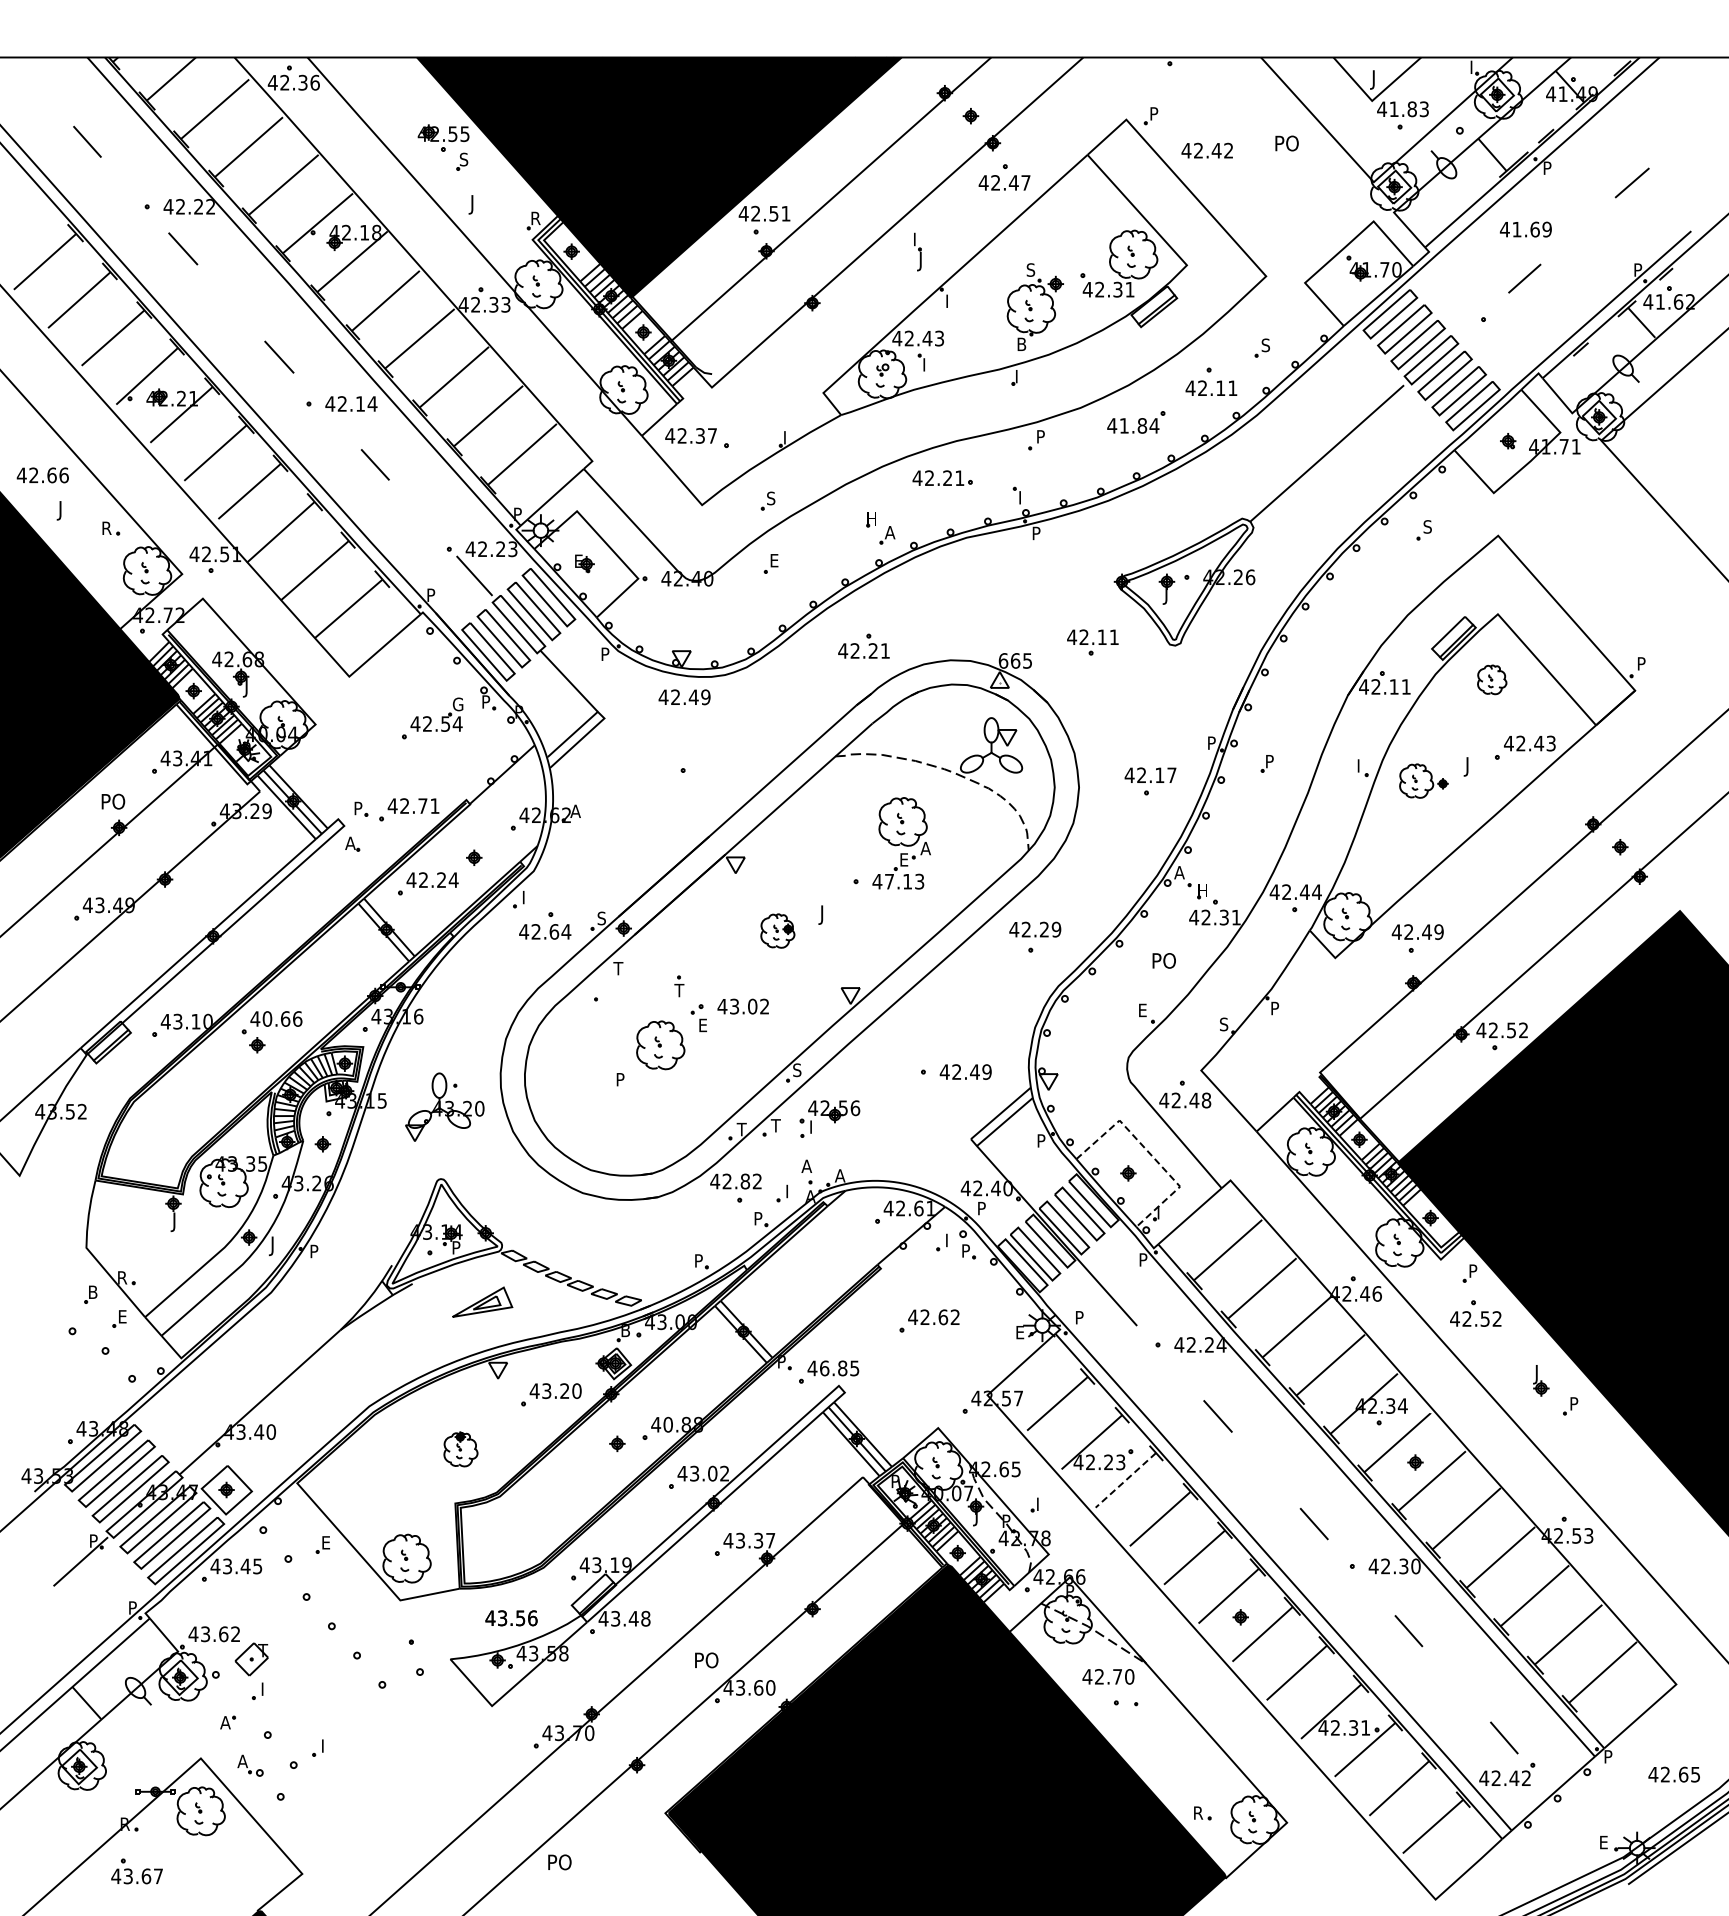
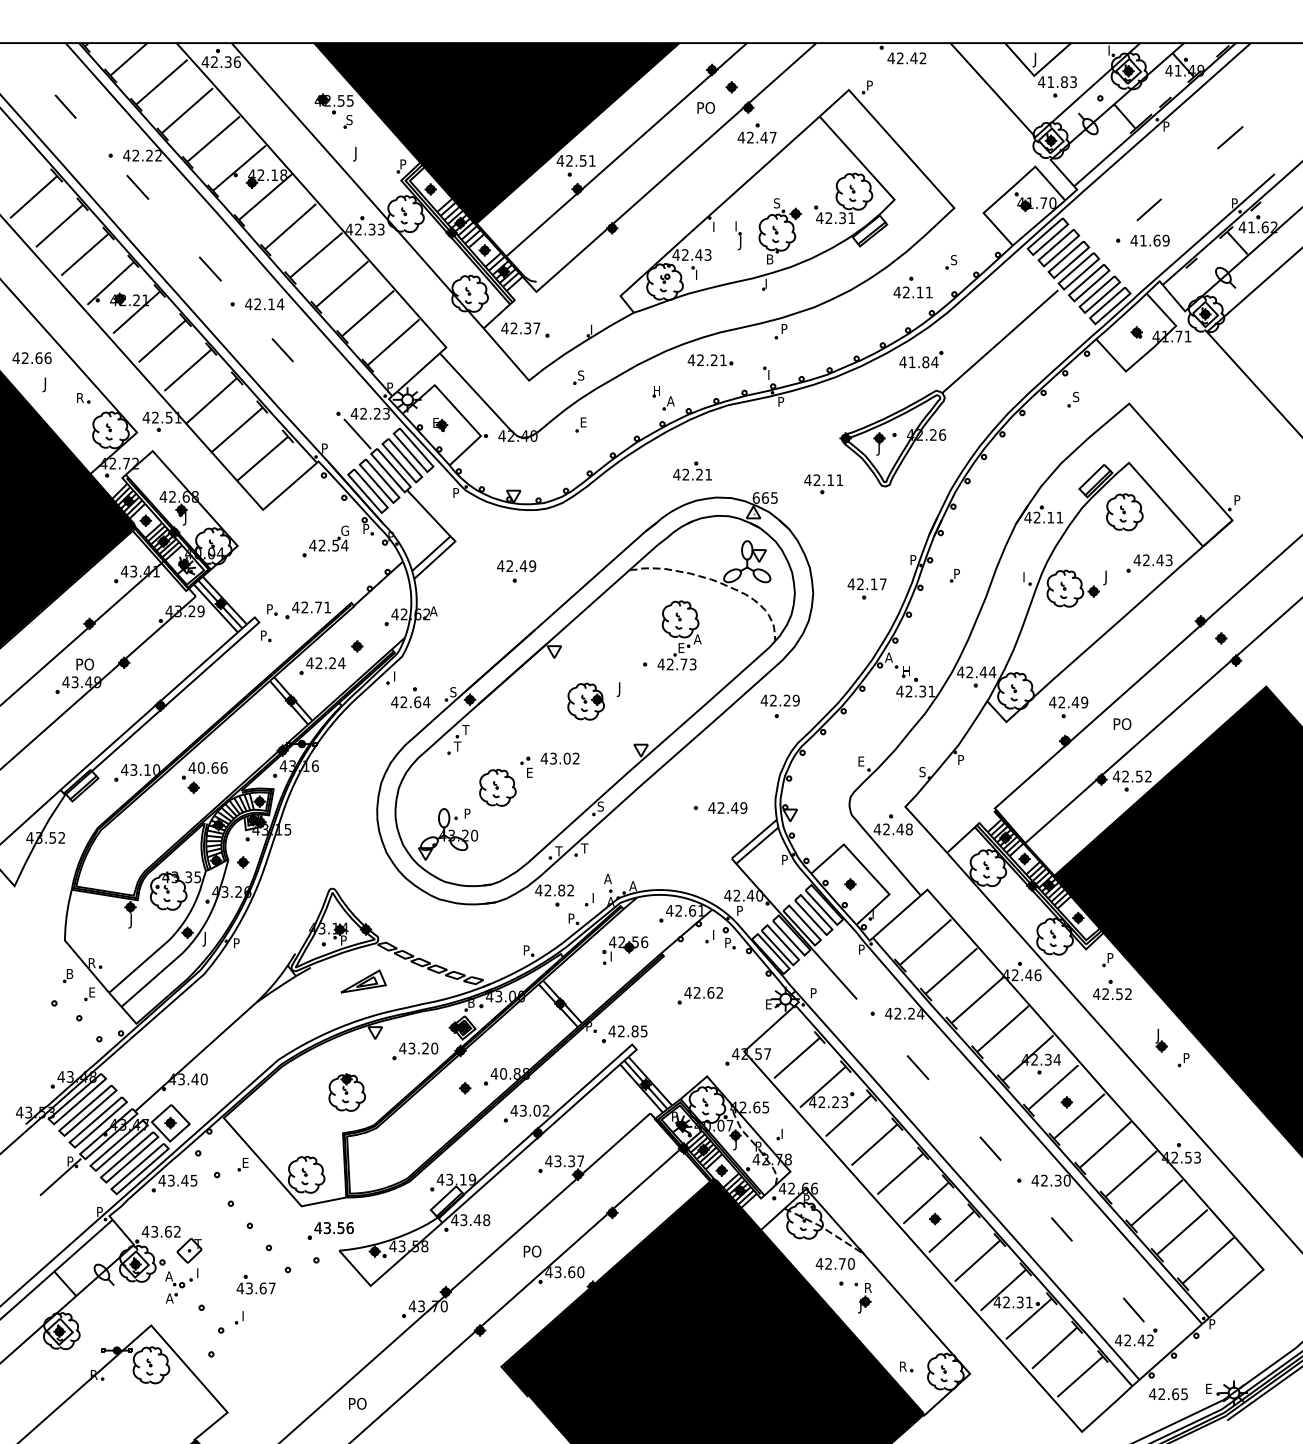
text: (1286, 143) -> (705, 107), moved
text: (1206, 150) -> (906, 58), moved
text: (536, 221) -> (404, 166), R -> P
text: (1525, 229) -> (1149, 240), moved
part: (917, 251) -> (738, 235), moved
part: (1136, 422) -> (921, 359), moved
part: (863, 645) -> (692, 470), moved
part: (1491, 679) -> (1124, 512), size x1.67
text: (684, 697) -> (516, 566), moved
part: (1423, 780) -> (1072, 588), size x1.43
text: (113, 801) -> (85, 664), moved
text: (350, 842) -> (263, 634), A -> P
text: (898, 881) -> (677, 664), 47.13 -> 42.73
part: (777, 930) -> (585, 701), size x1.43
text: (1163, 960) -> (1121, 723), moved
part: (679, 986) -> (457, 743), moved
part: (444, 1106) -> (447, 833), moved
part: (829, 1118) -> (625, 950), moved
line: (1150, 1154) -> (867, 870), dashed -> solid
text: (824, 1368) -> (621, 1031), 46.85 -> 42.85
part: (460, 1448) -> (346, 1091), size x1.43
line: (1125, 1480) -> (848, 1115), dashed -> solid
text: (511, 1618) -> (334, 1228), moved
part: (1147, 1722) -> (864, 1298), added
part: (250, 1765) -> (175, 1279), moved
text: (1673, 1774) -> (1167, 1394), moved
text: (559, 1862) -> (357, 1403), moved
part: (136, 1871) -> (255, 1284), moved

